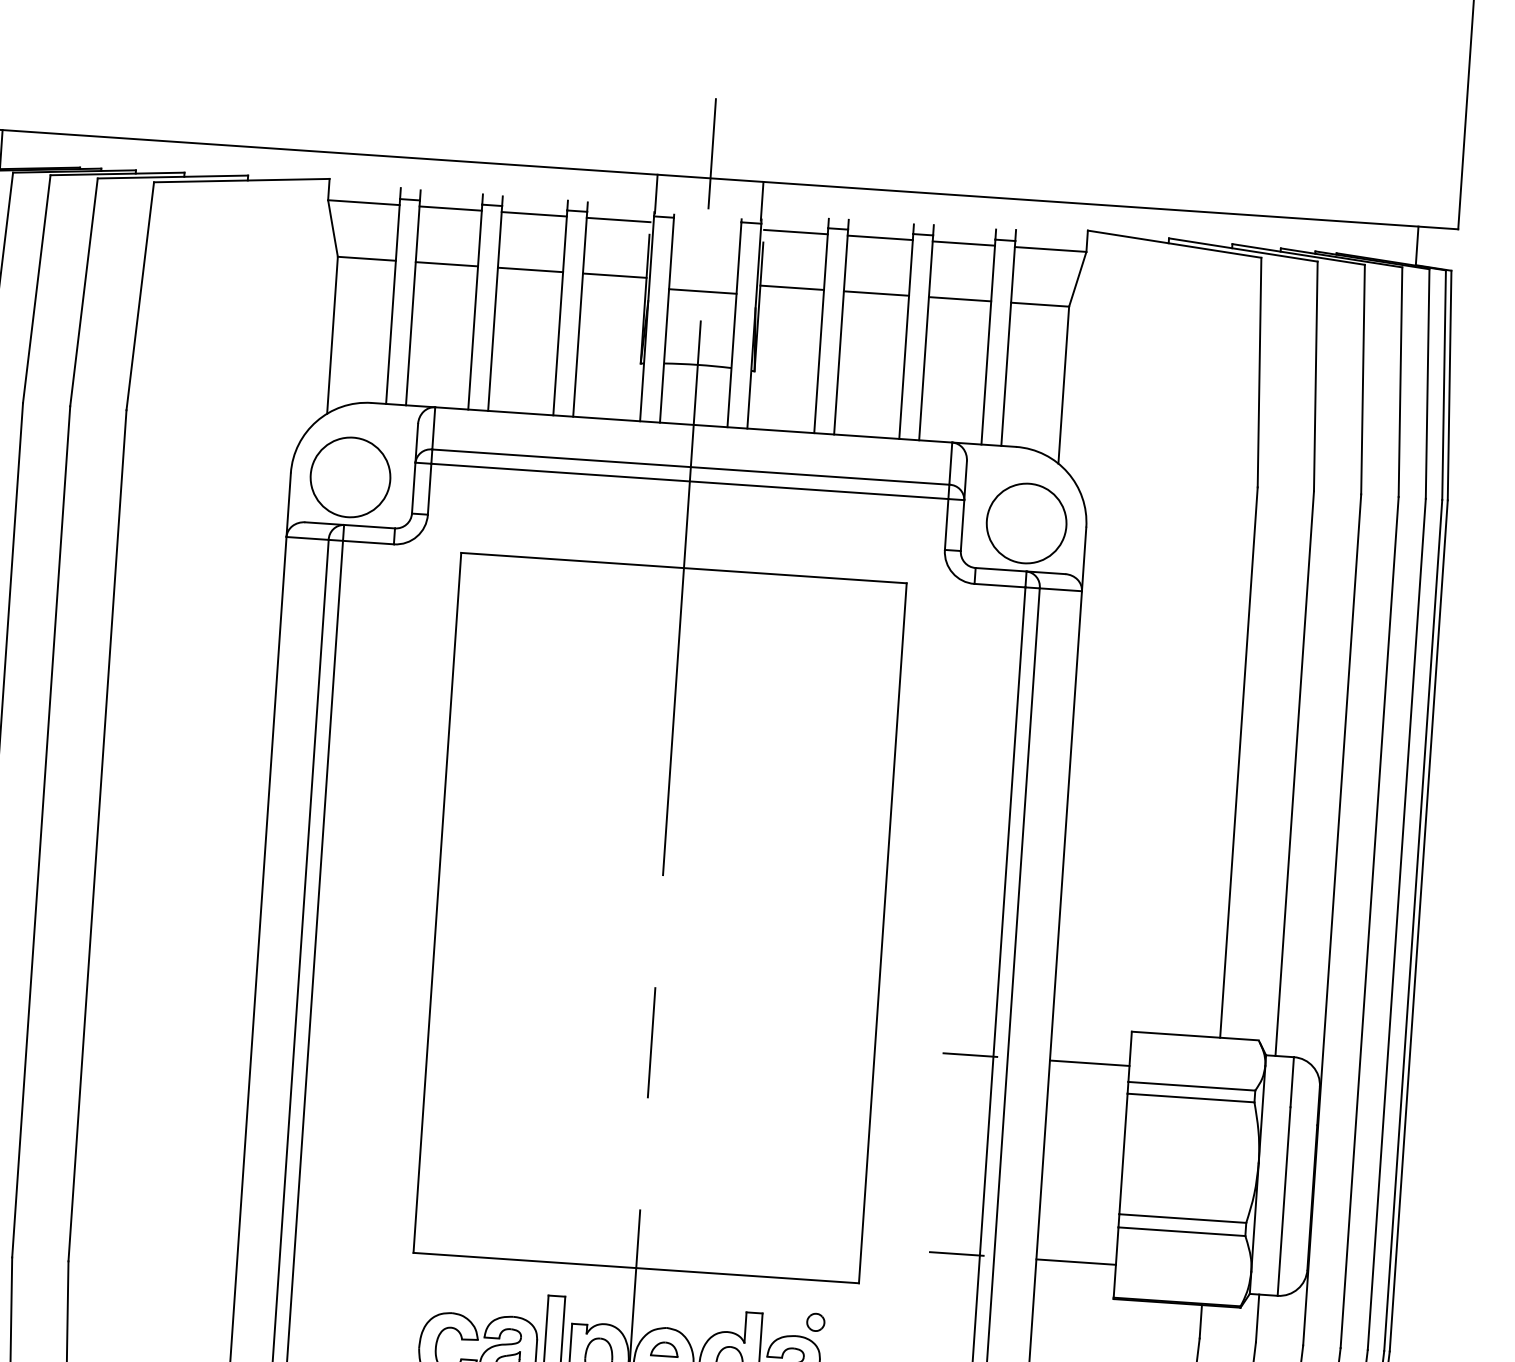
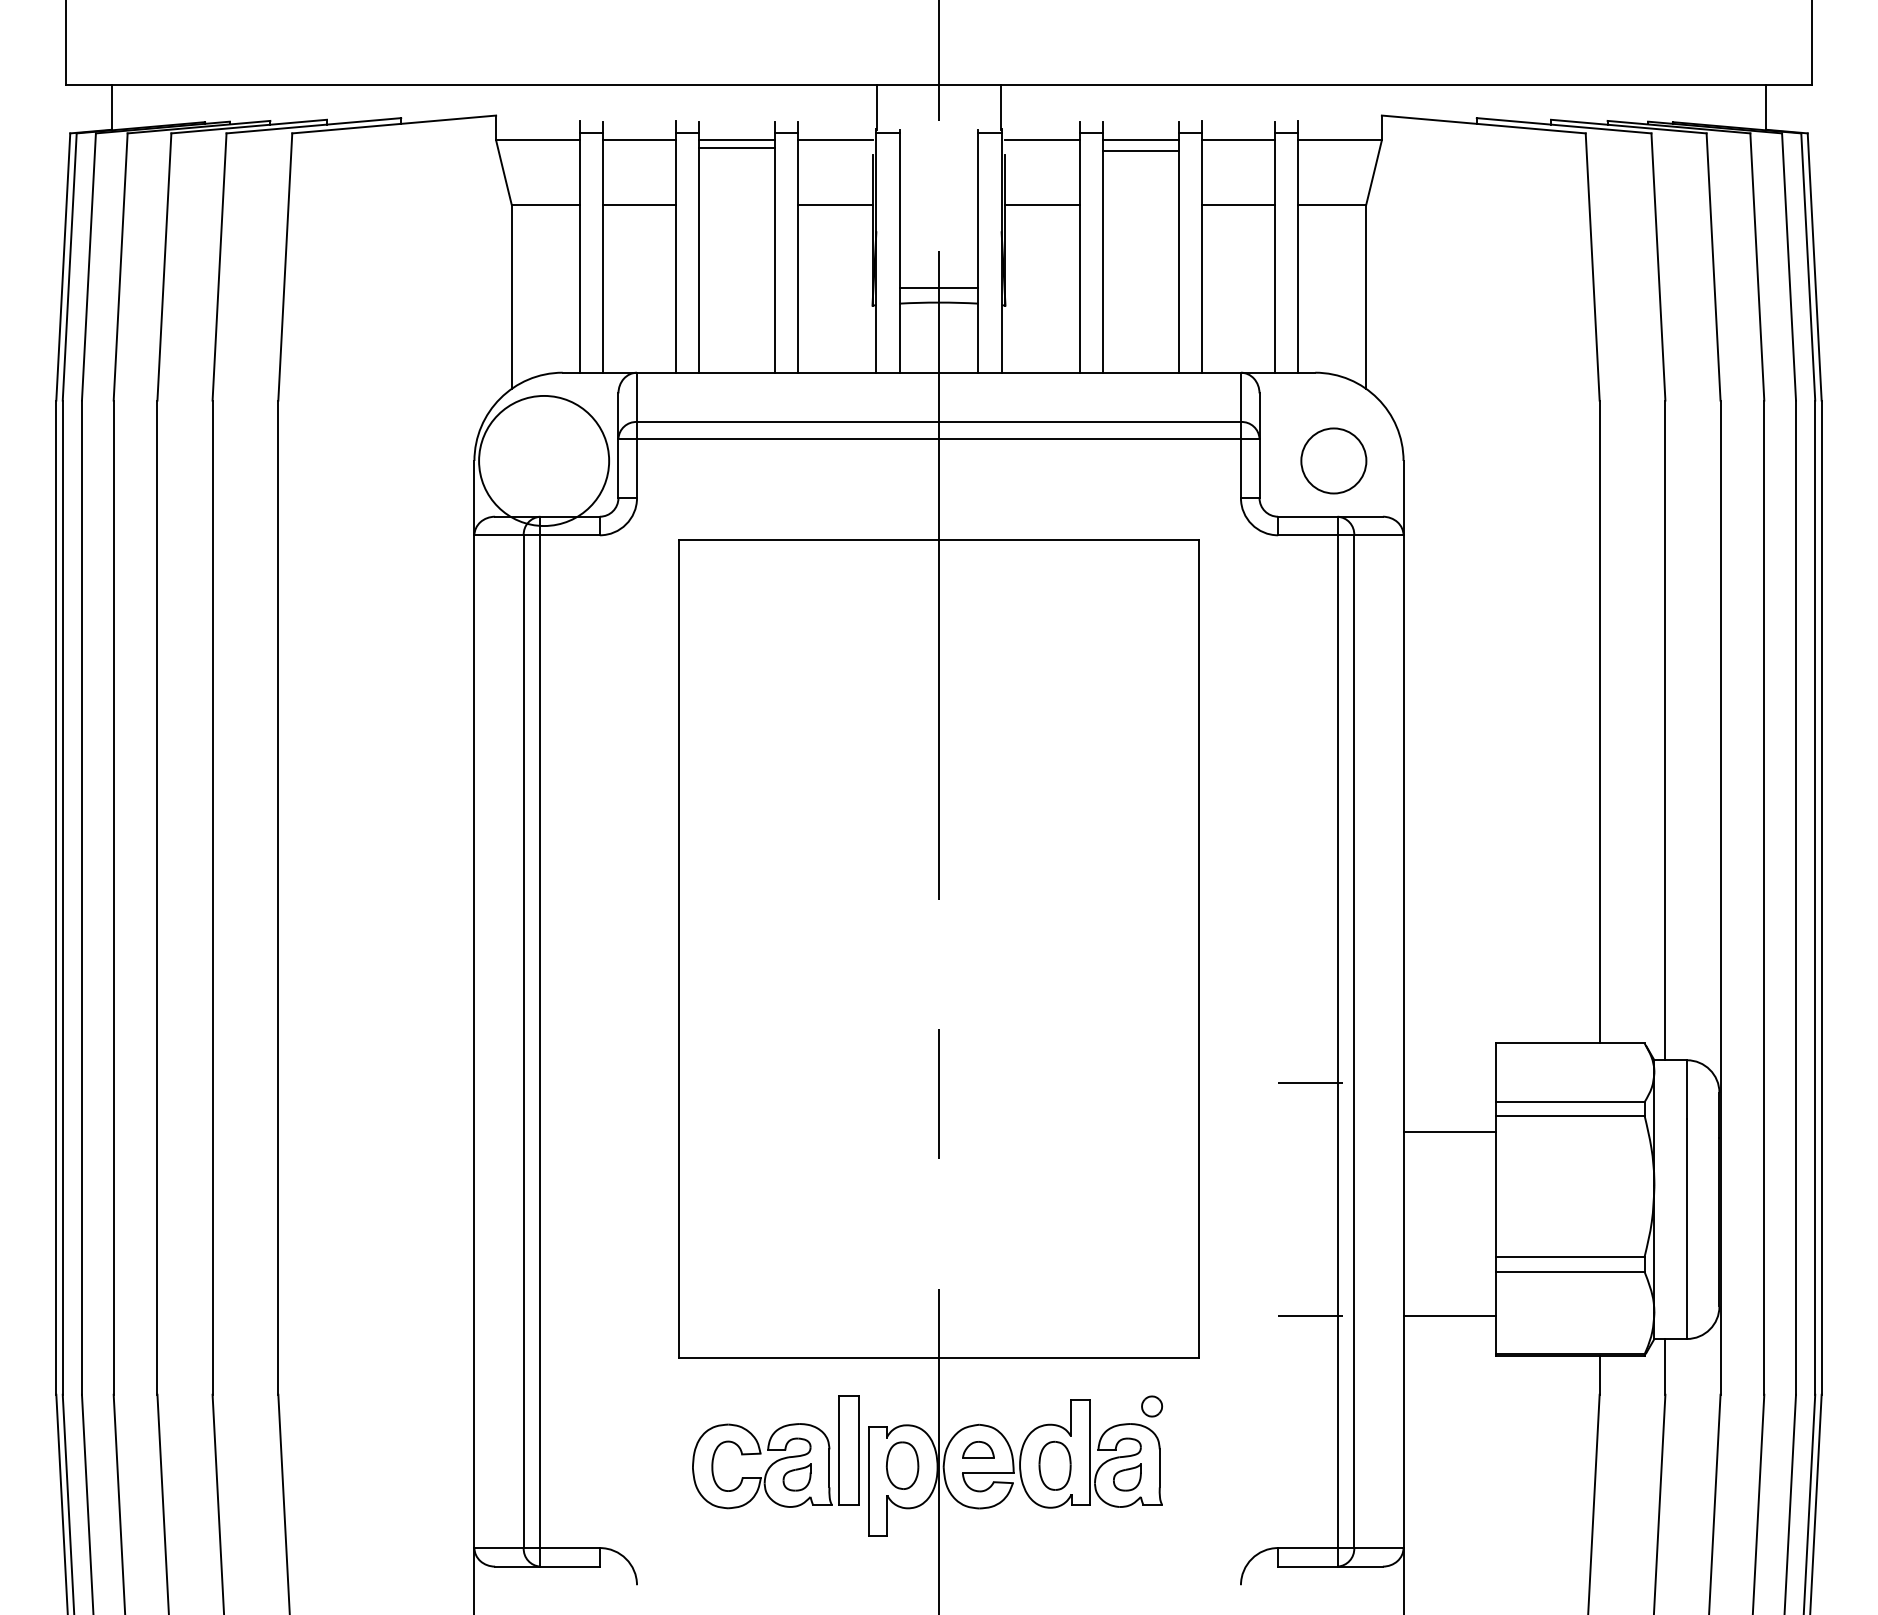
line: (530, 269) -> (736, 148), moved
line: (702, 291) -> (938, 287), moved
line: (876, 293) -> (1141, 151), moved
circle: (350, 476) -> (543, 460), size x1.4
circle: (1026, 523) -> (1333, 460), size x0.7
line: (1089, 1063) -> (1449, 1132), moved

